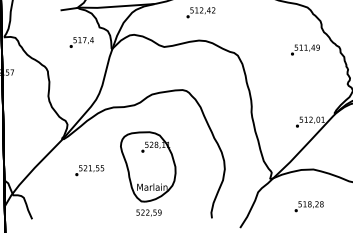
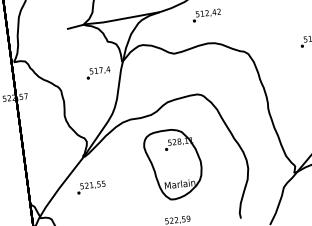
text: (81, 42) -> (98, 72), moved
part: (148, 166) -> (173, 163), moved
text: (89, 170) -> (91, 187), moved

